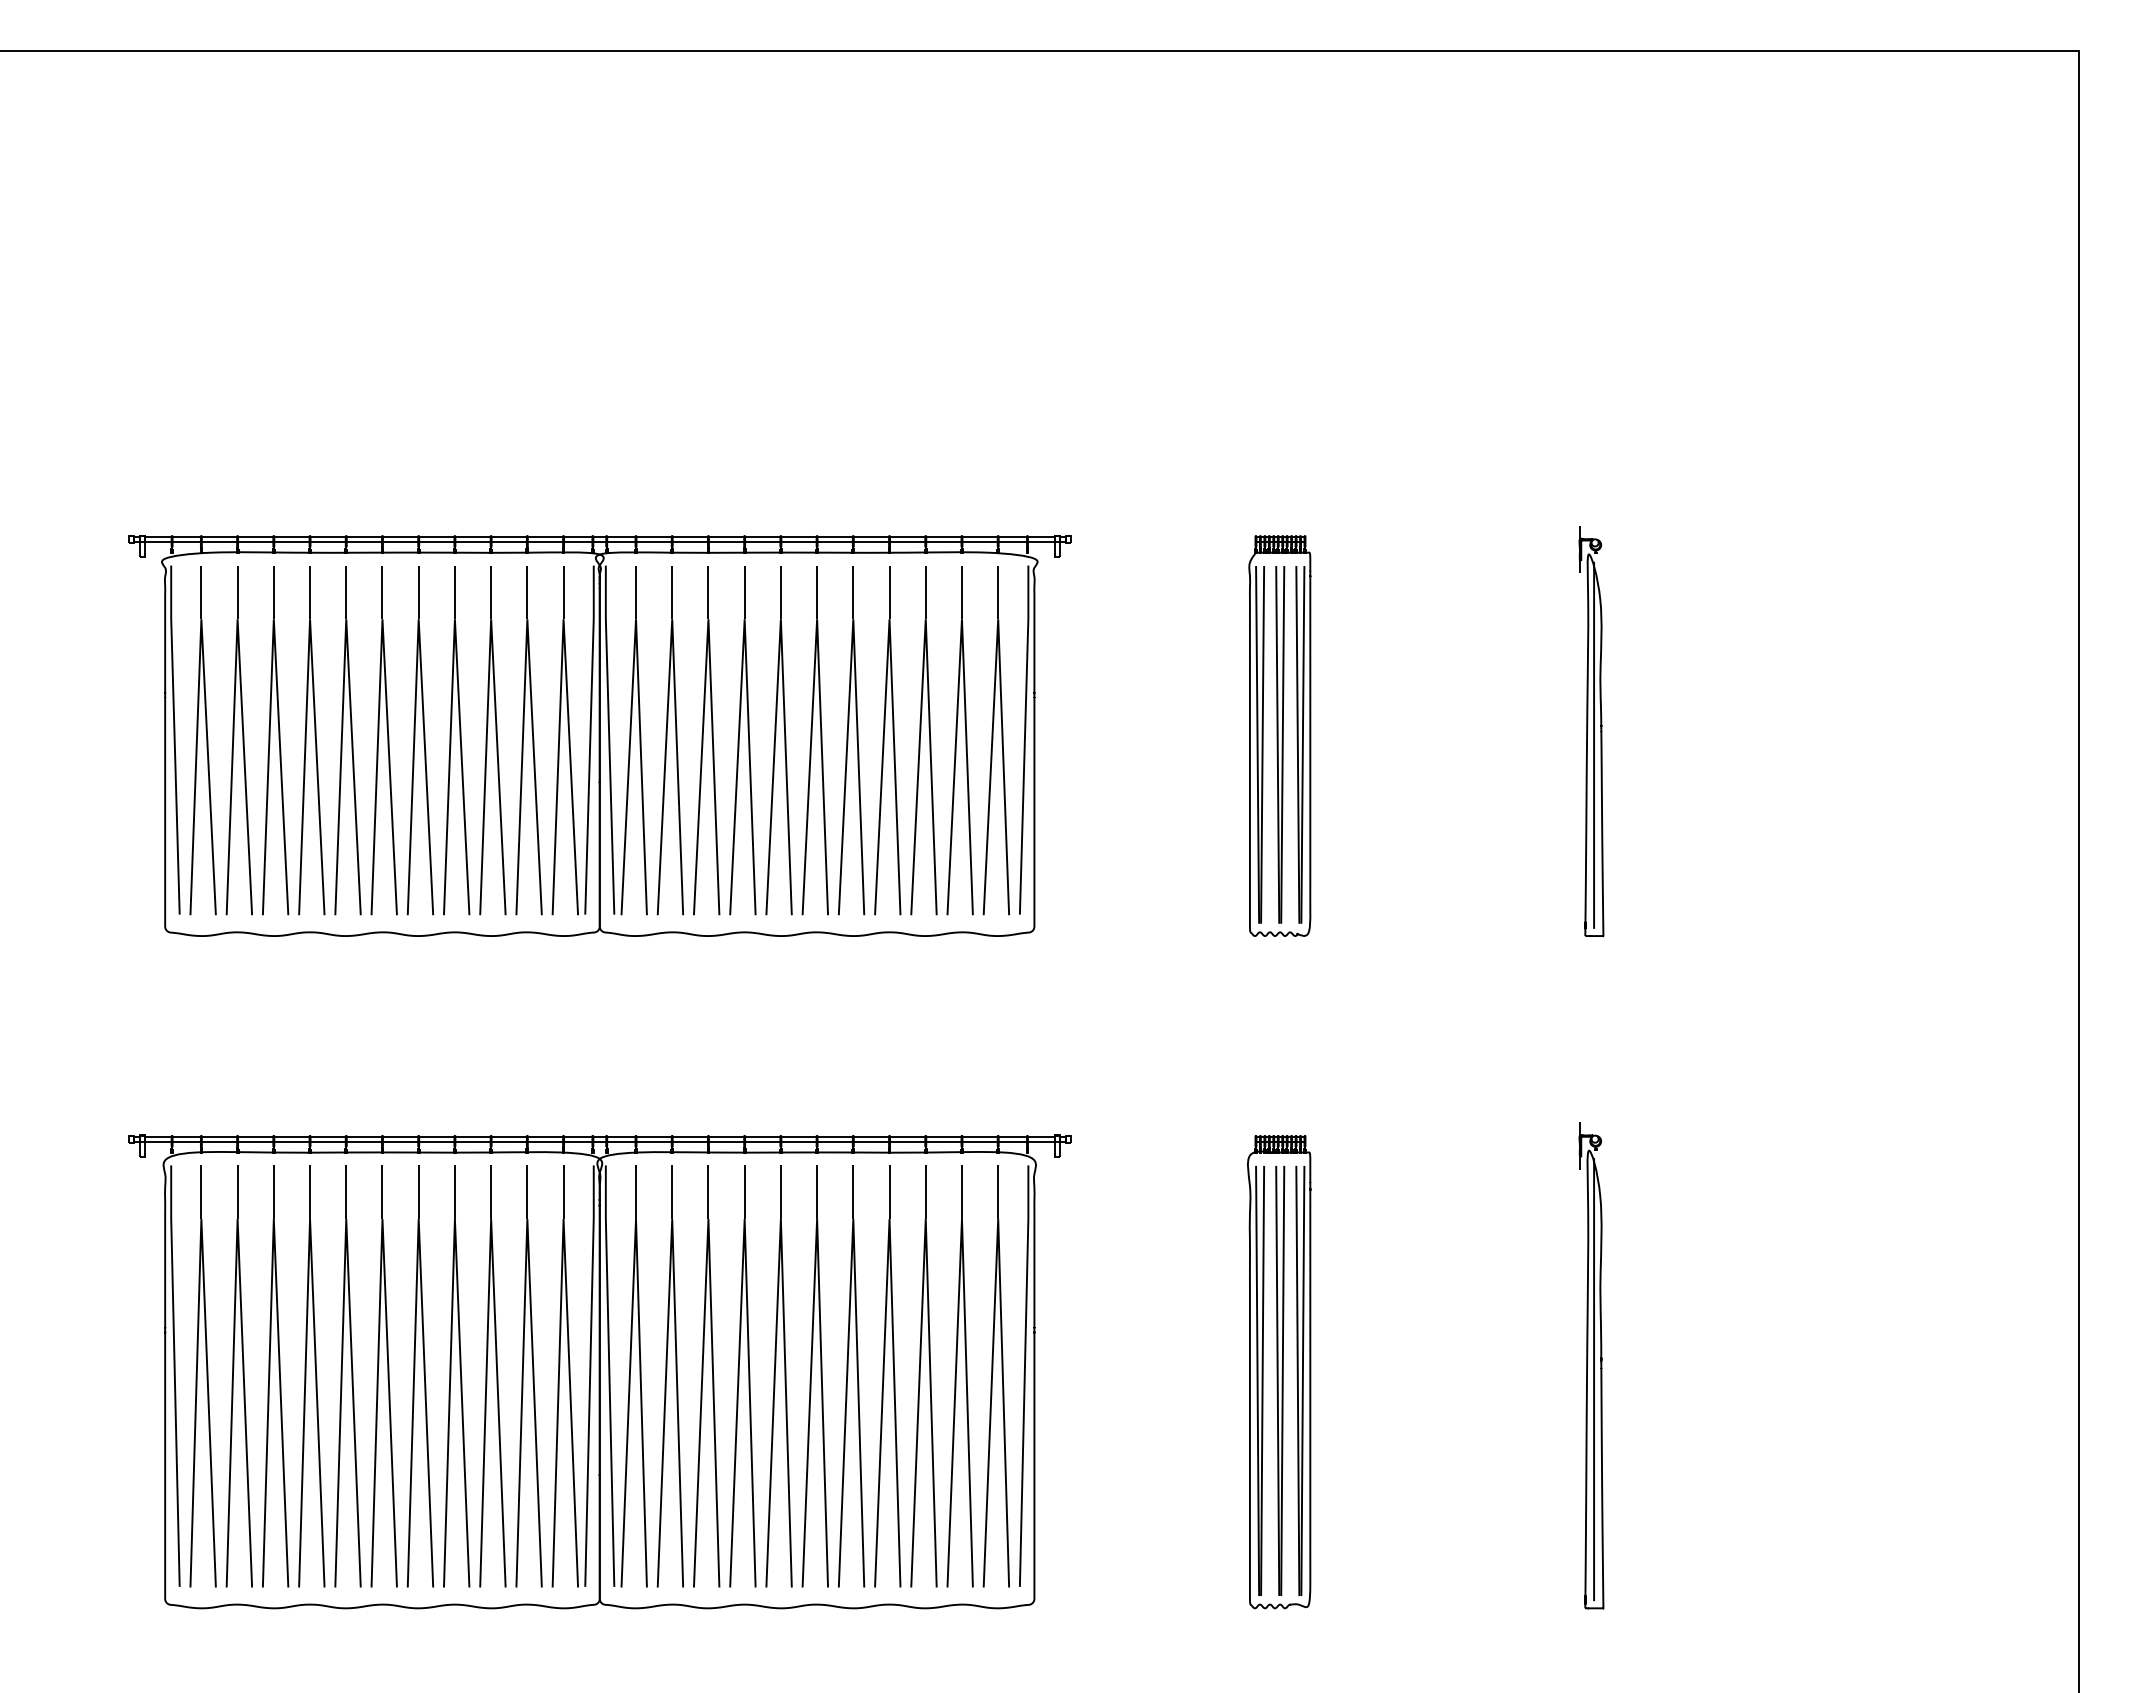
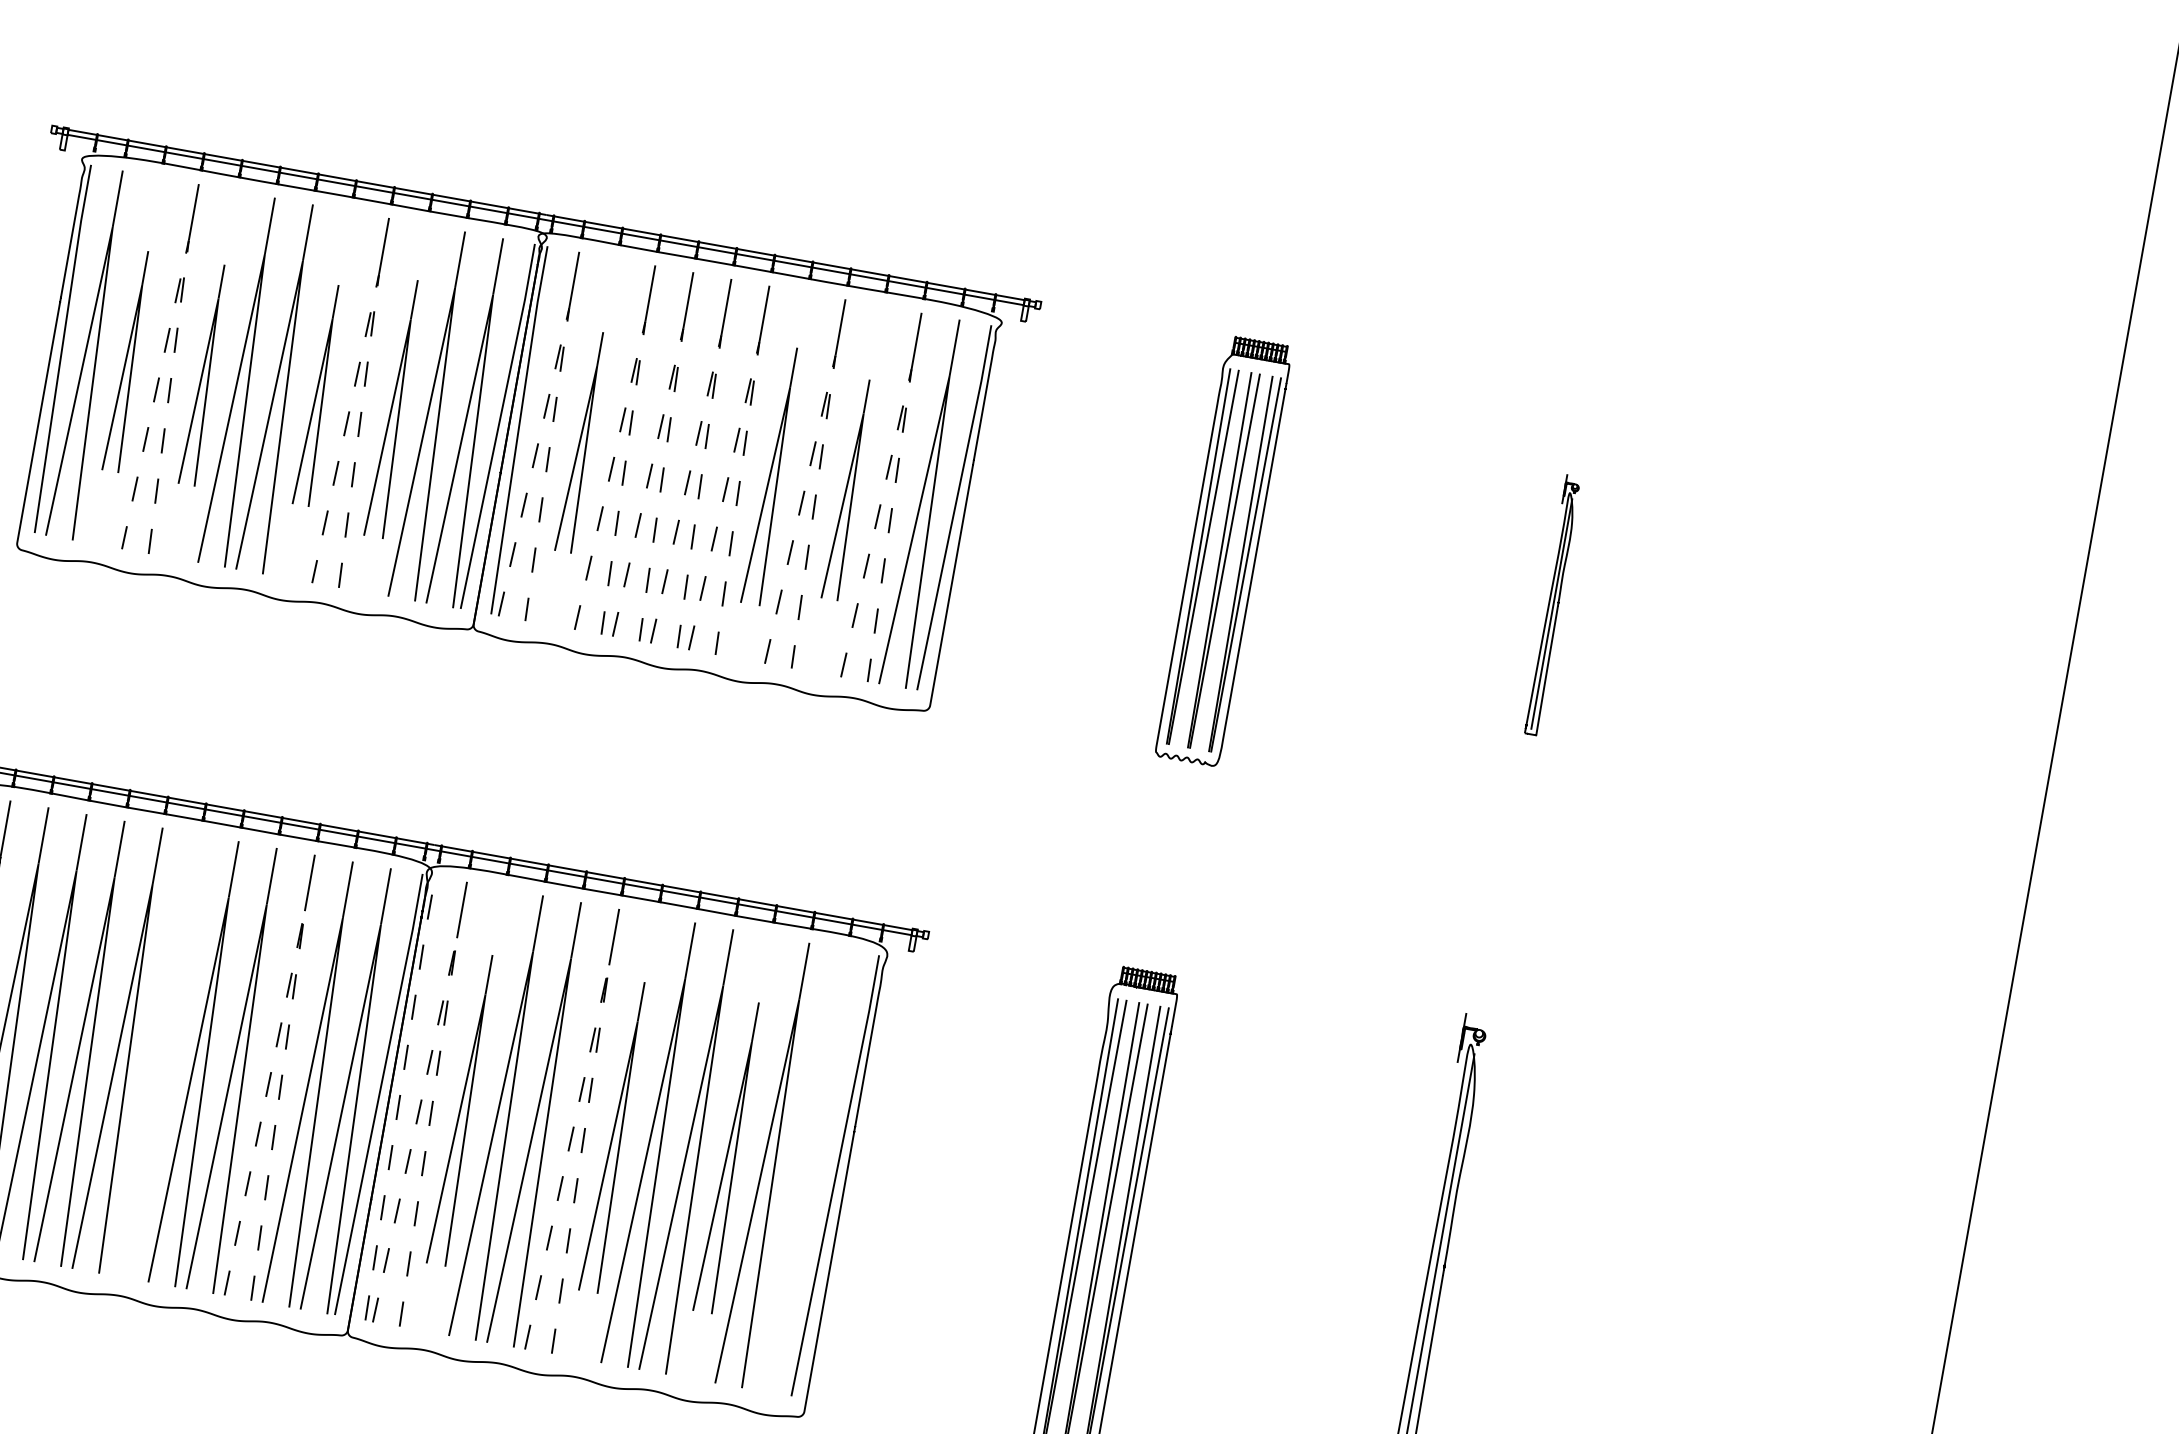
line: (273, 619) -> (188, 240), solid -> dashed
line: (454, 619) -> (378, 274), solid -> dashed
line: (636, 619) -> (569, 308), solid -> dashed
line: (708, 619) -> (645, 322), solid -> dashed
line: (744, 619) -> (683, 328), solid -> dashed
line: (780, 619) -> (720, 335), solid -> dashed
line: (817, 619) -> (759, 342), solid -> dashed
line: (889, 619) -> (835, 355), solid -> dashed
line: (961, 619) -> (911, 369), solid -> dashed
part: (1591, 731) -> (1551, 604), size x0.6
part: (238, 740) -> (129, 361), size x0.6
part: (311, 740) -> (205, 374), size x0.6
part: (420, 740) -> (320, 395), size x0.6
part: (492, 740) -> (395, 408), size x0.7
part: (669, 740) -> (581, 441), size x0.6
part: (851, 740) -> (772, 475), size x0.7
part: (923, 740) -> (848, 489), size x0.6
line: (491, 1219) -> (305, 911), solid -> dashed
line: (636, 1219) -> (457, 938), solid -> dashed
line: (780, 1219) -> (608, 965), solid -> dashed
line: (609, 1375) -> (399, 1097), solid -> dashed
part: (383, 1376) -> (162, 1056), removed
part: (669, 1376) -> (462, 1109), size x0.7
part: (814, 1376) -> (615, 1136), size x0.7
part: (923, 1376) -> (729, 1157), size x0.7
part: (995, 1376) -> (805, 1170), removed

